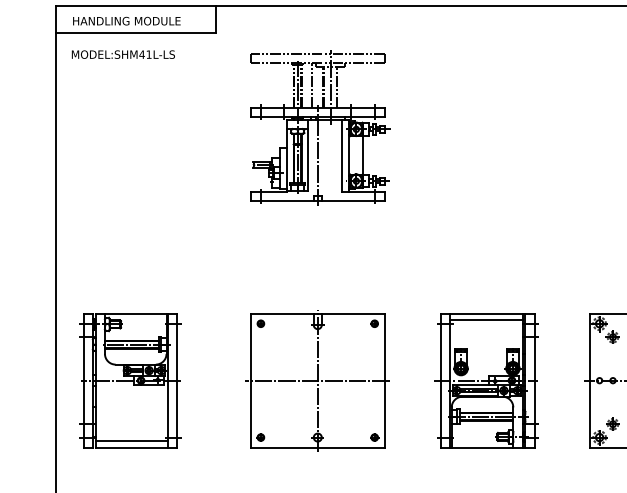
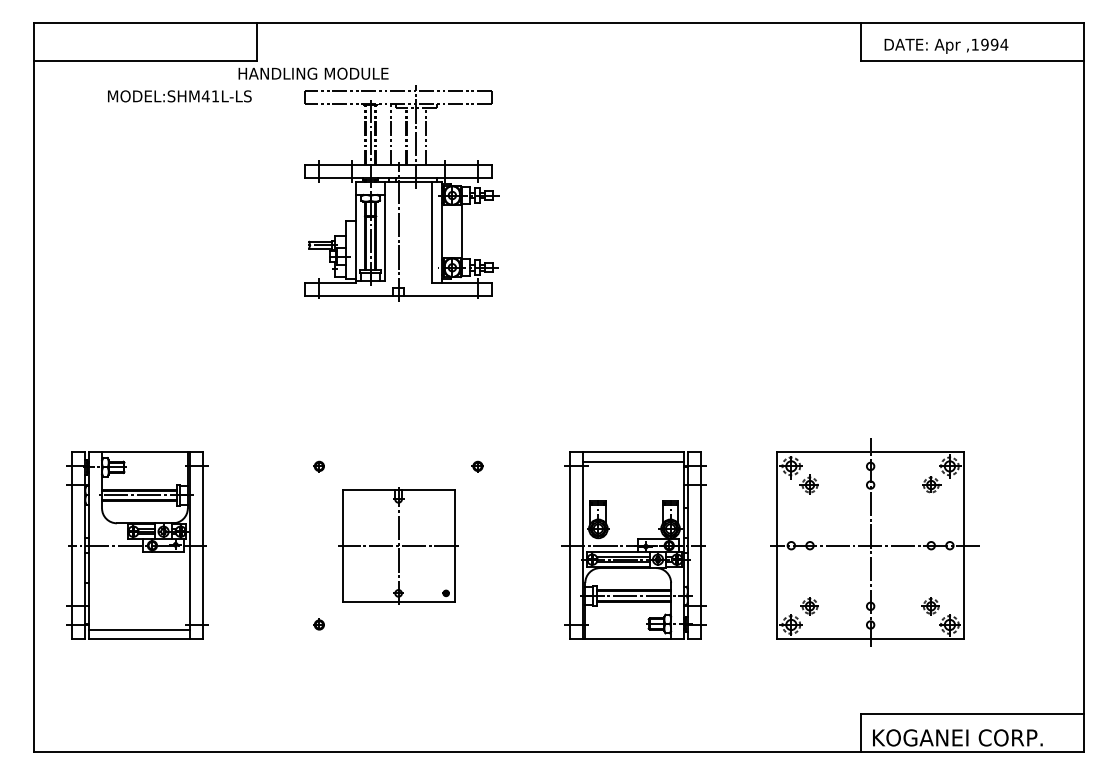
text: (126, 21) -> (313, 73), moved
text: (123, 54) -> (179, 96), moved
part: (317, 380) -> (398, 545), size x0.6

